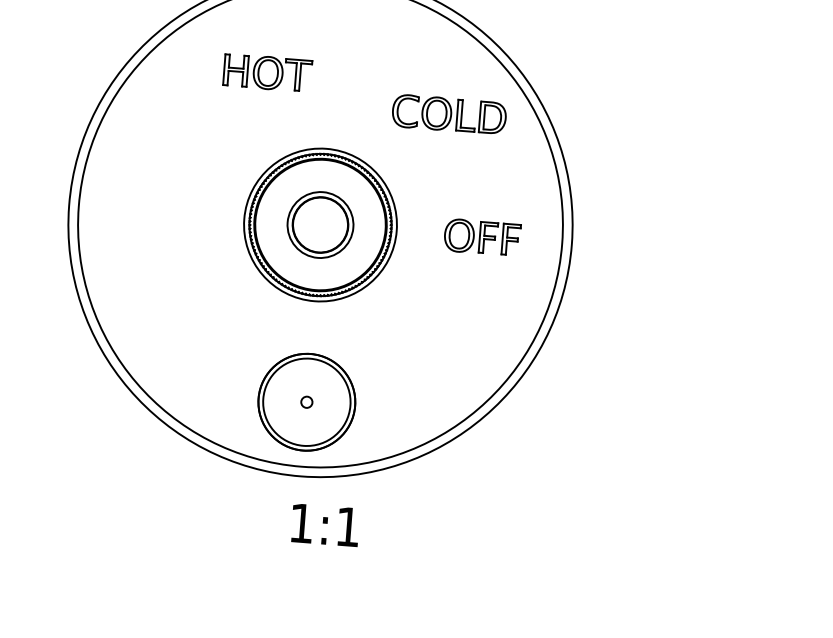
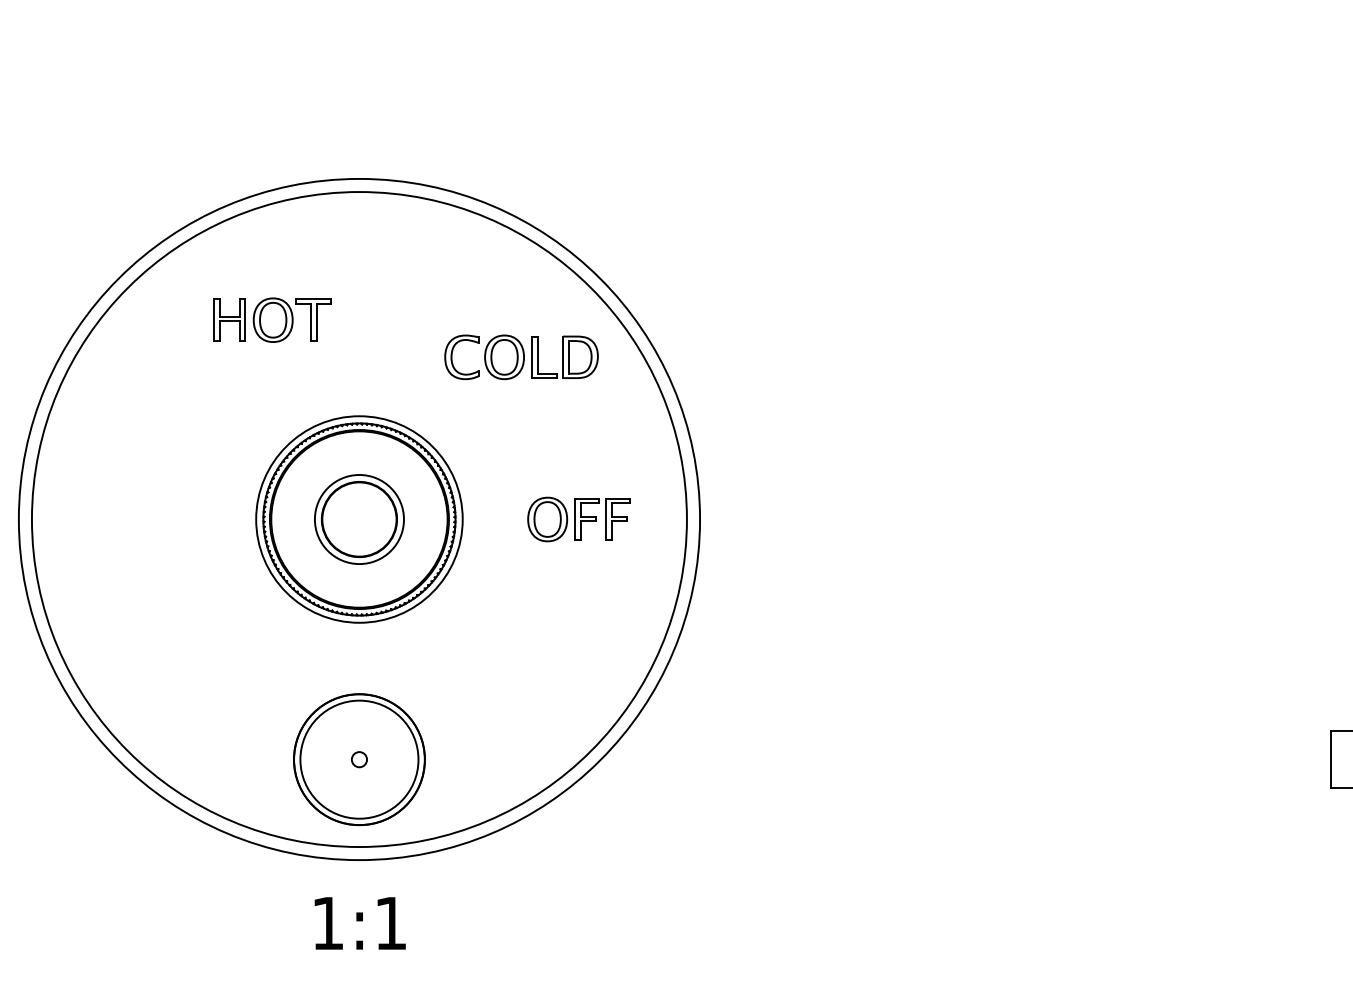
text: (324, 525) -> (359, 923), moved

